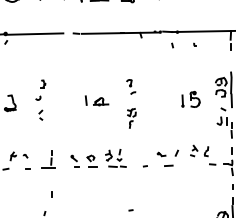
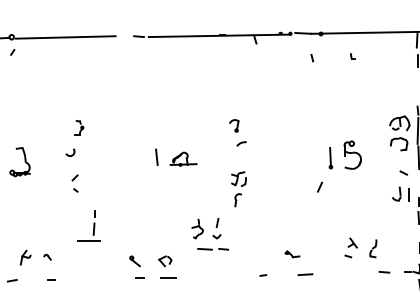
line: (176, 152) -> (319, 185), moved
part: (115, 158) -> (209, 234), moved
part: (48, 159) -> (88, 225), moved

